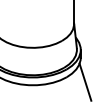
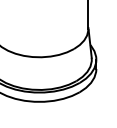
line: (85, 81) -> (101, 97), removed

